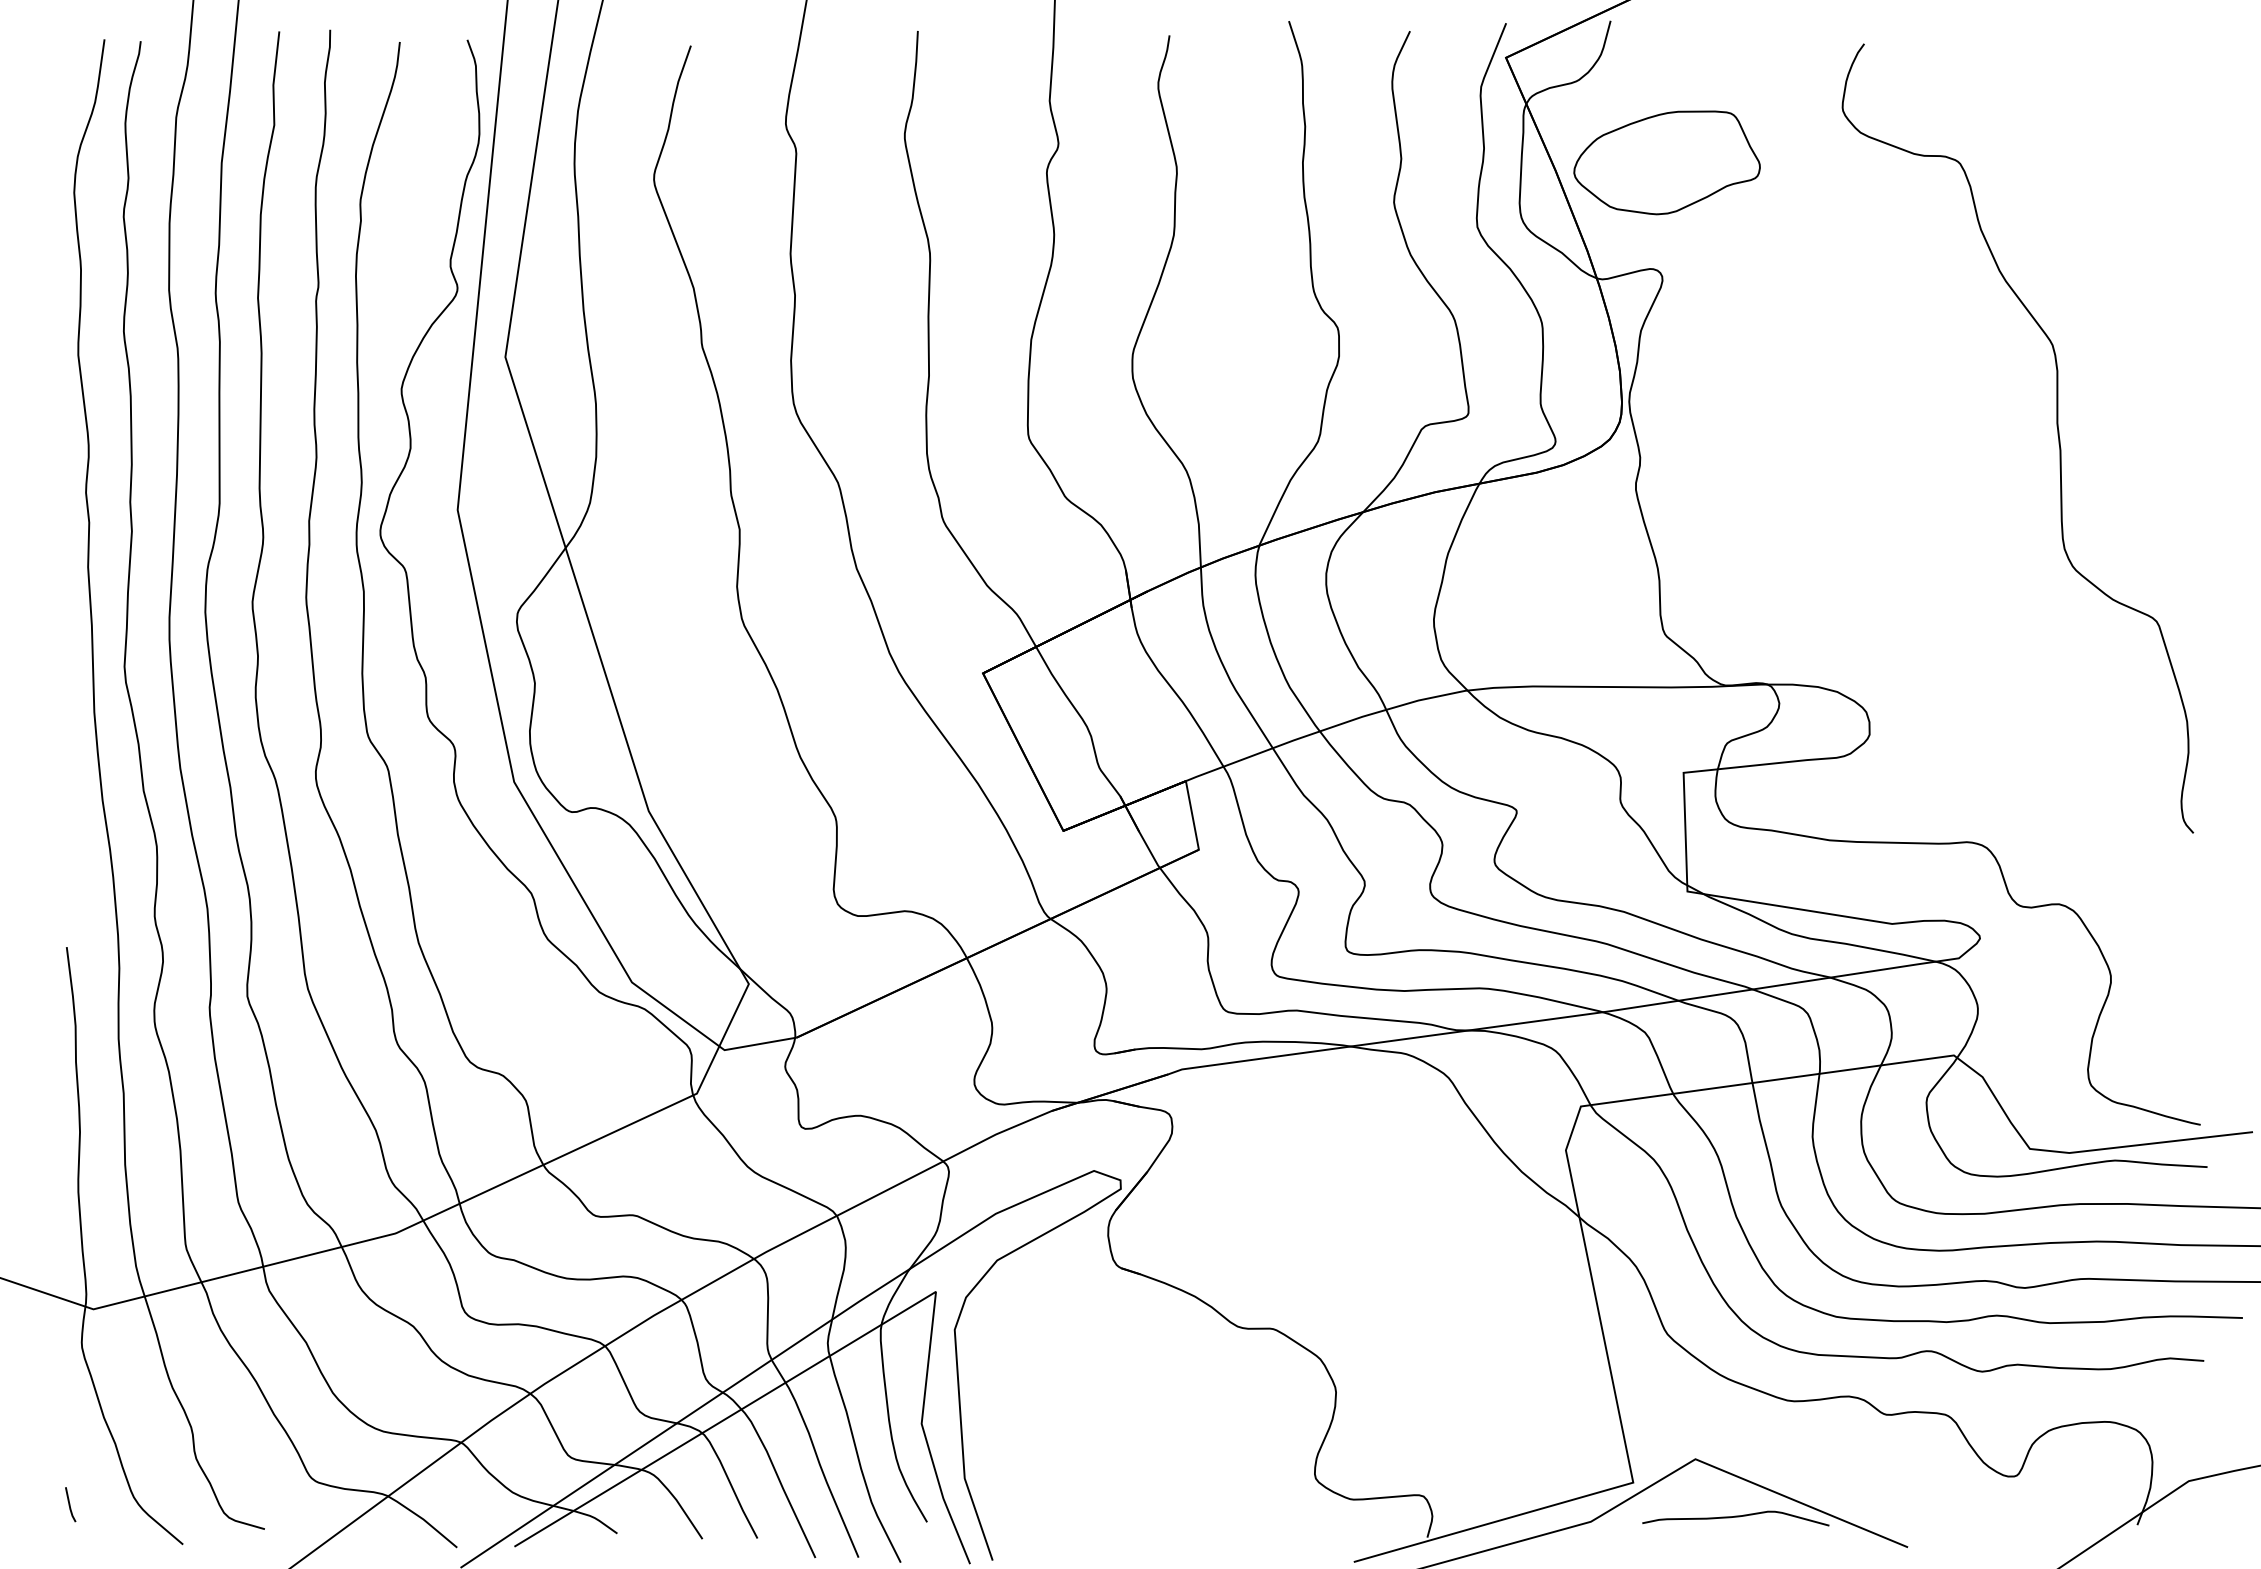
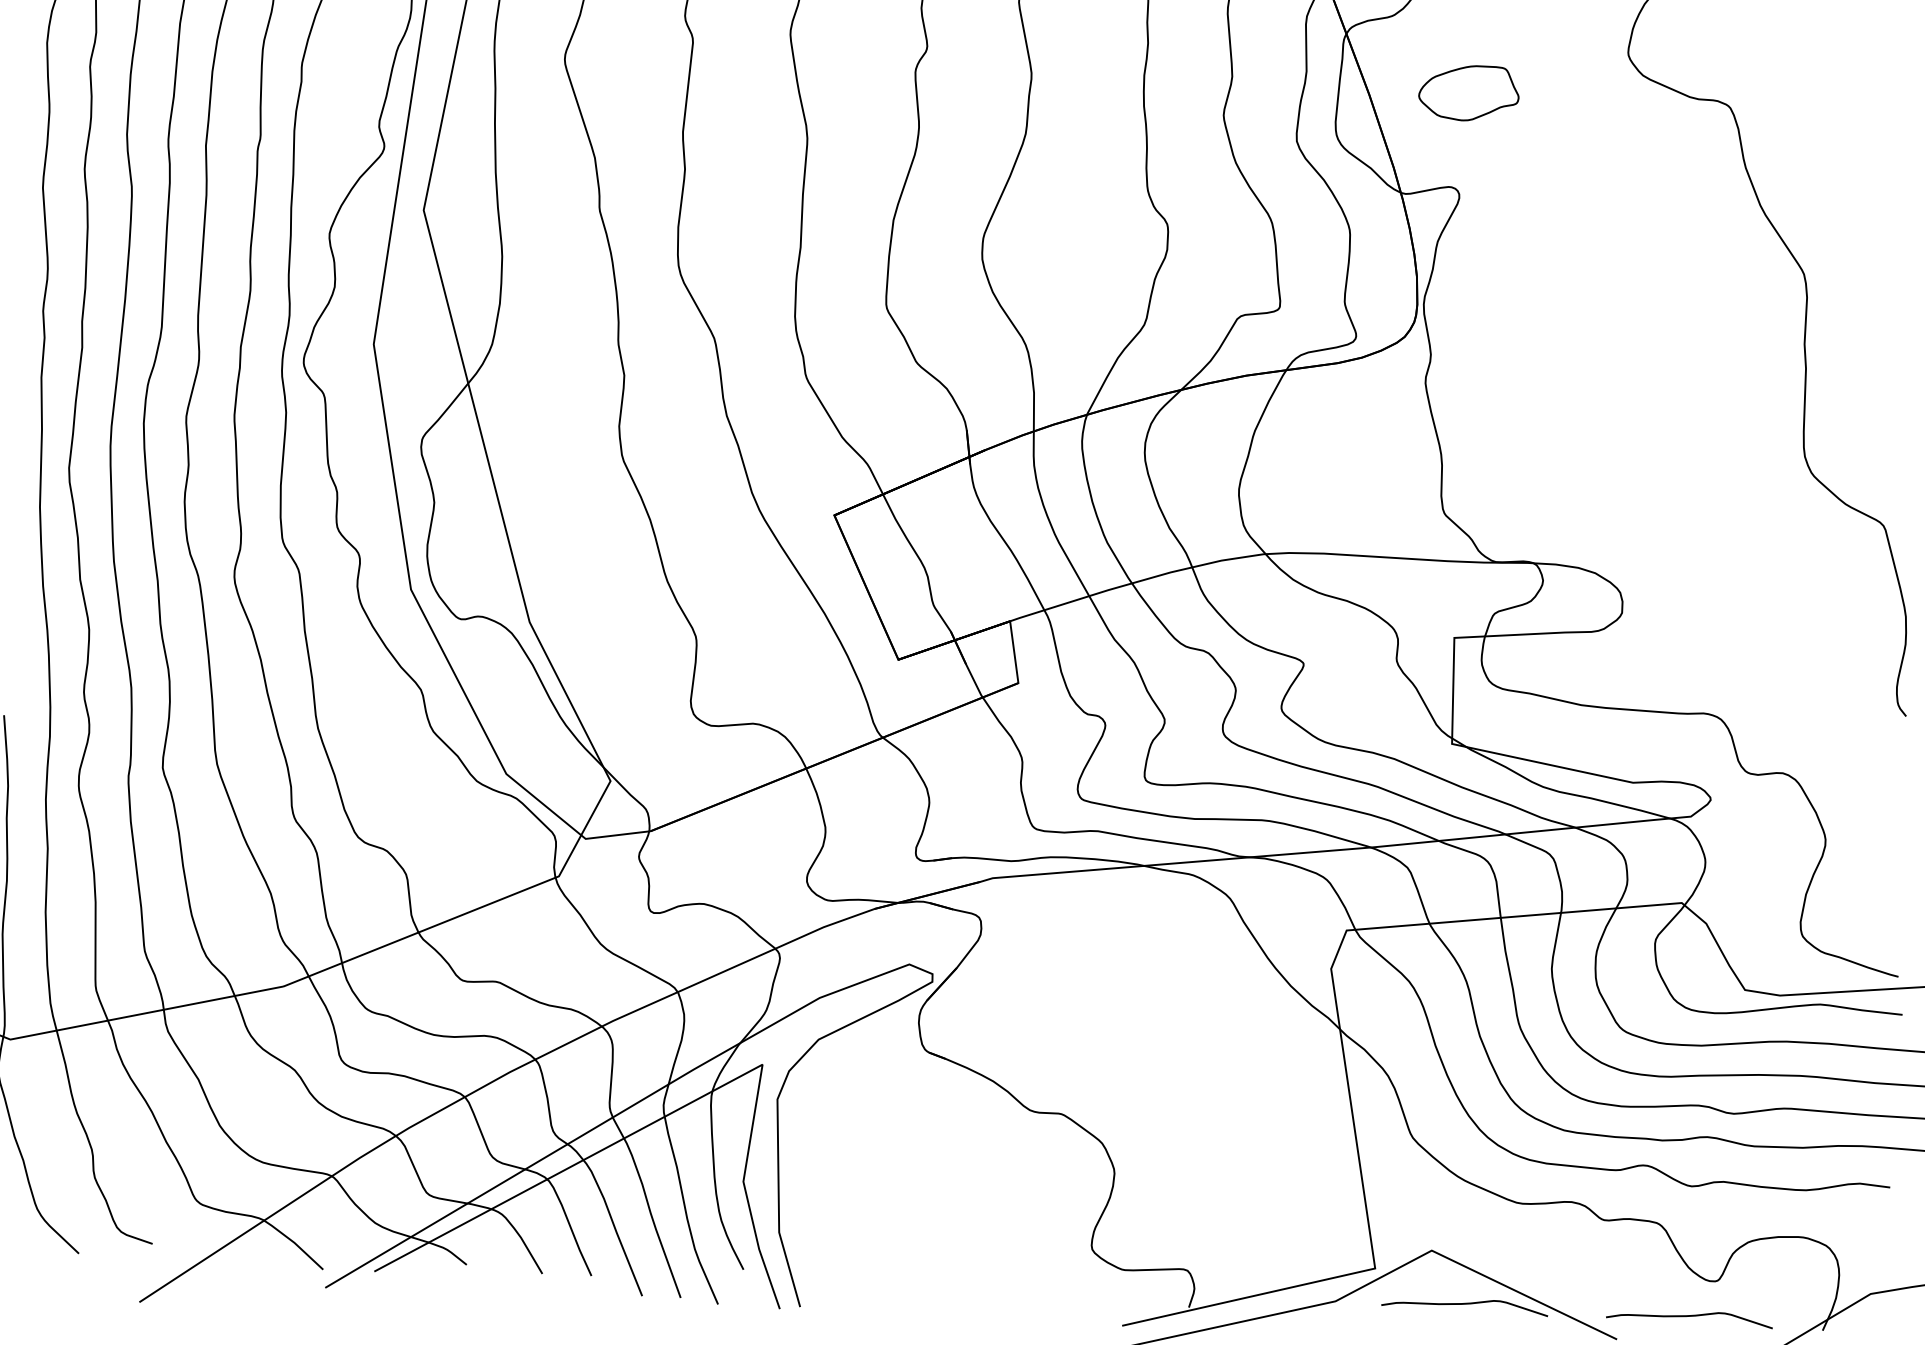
part: (1666, 162) -> (1468, 92), size x0.6
curve: (1987, 1517) -> (1689, 1316), added

